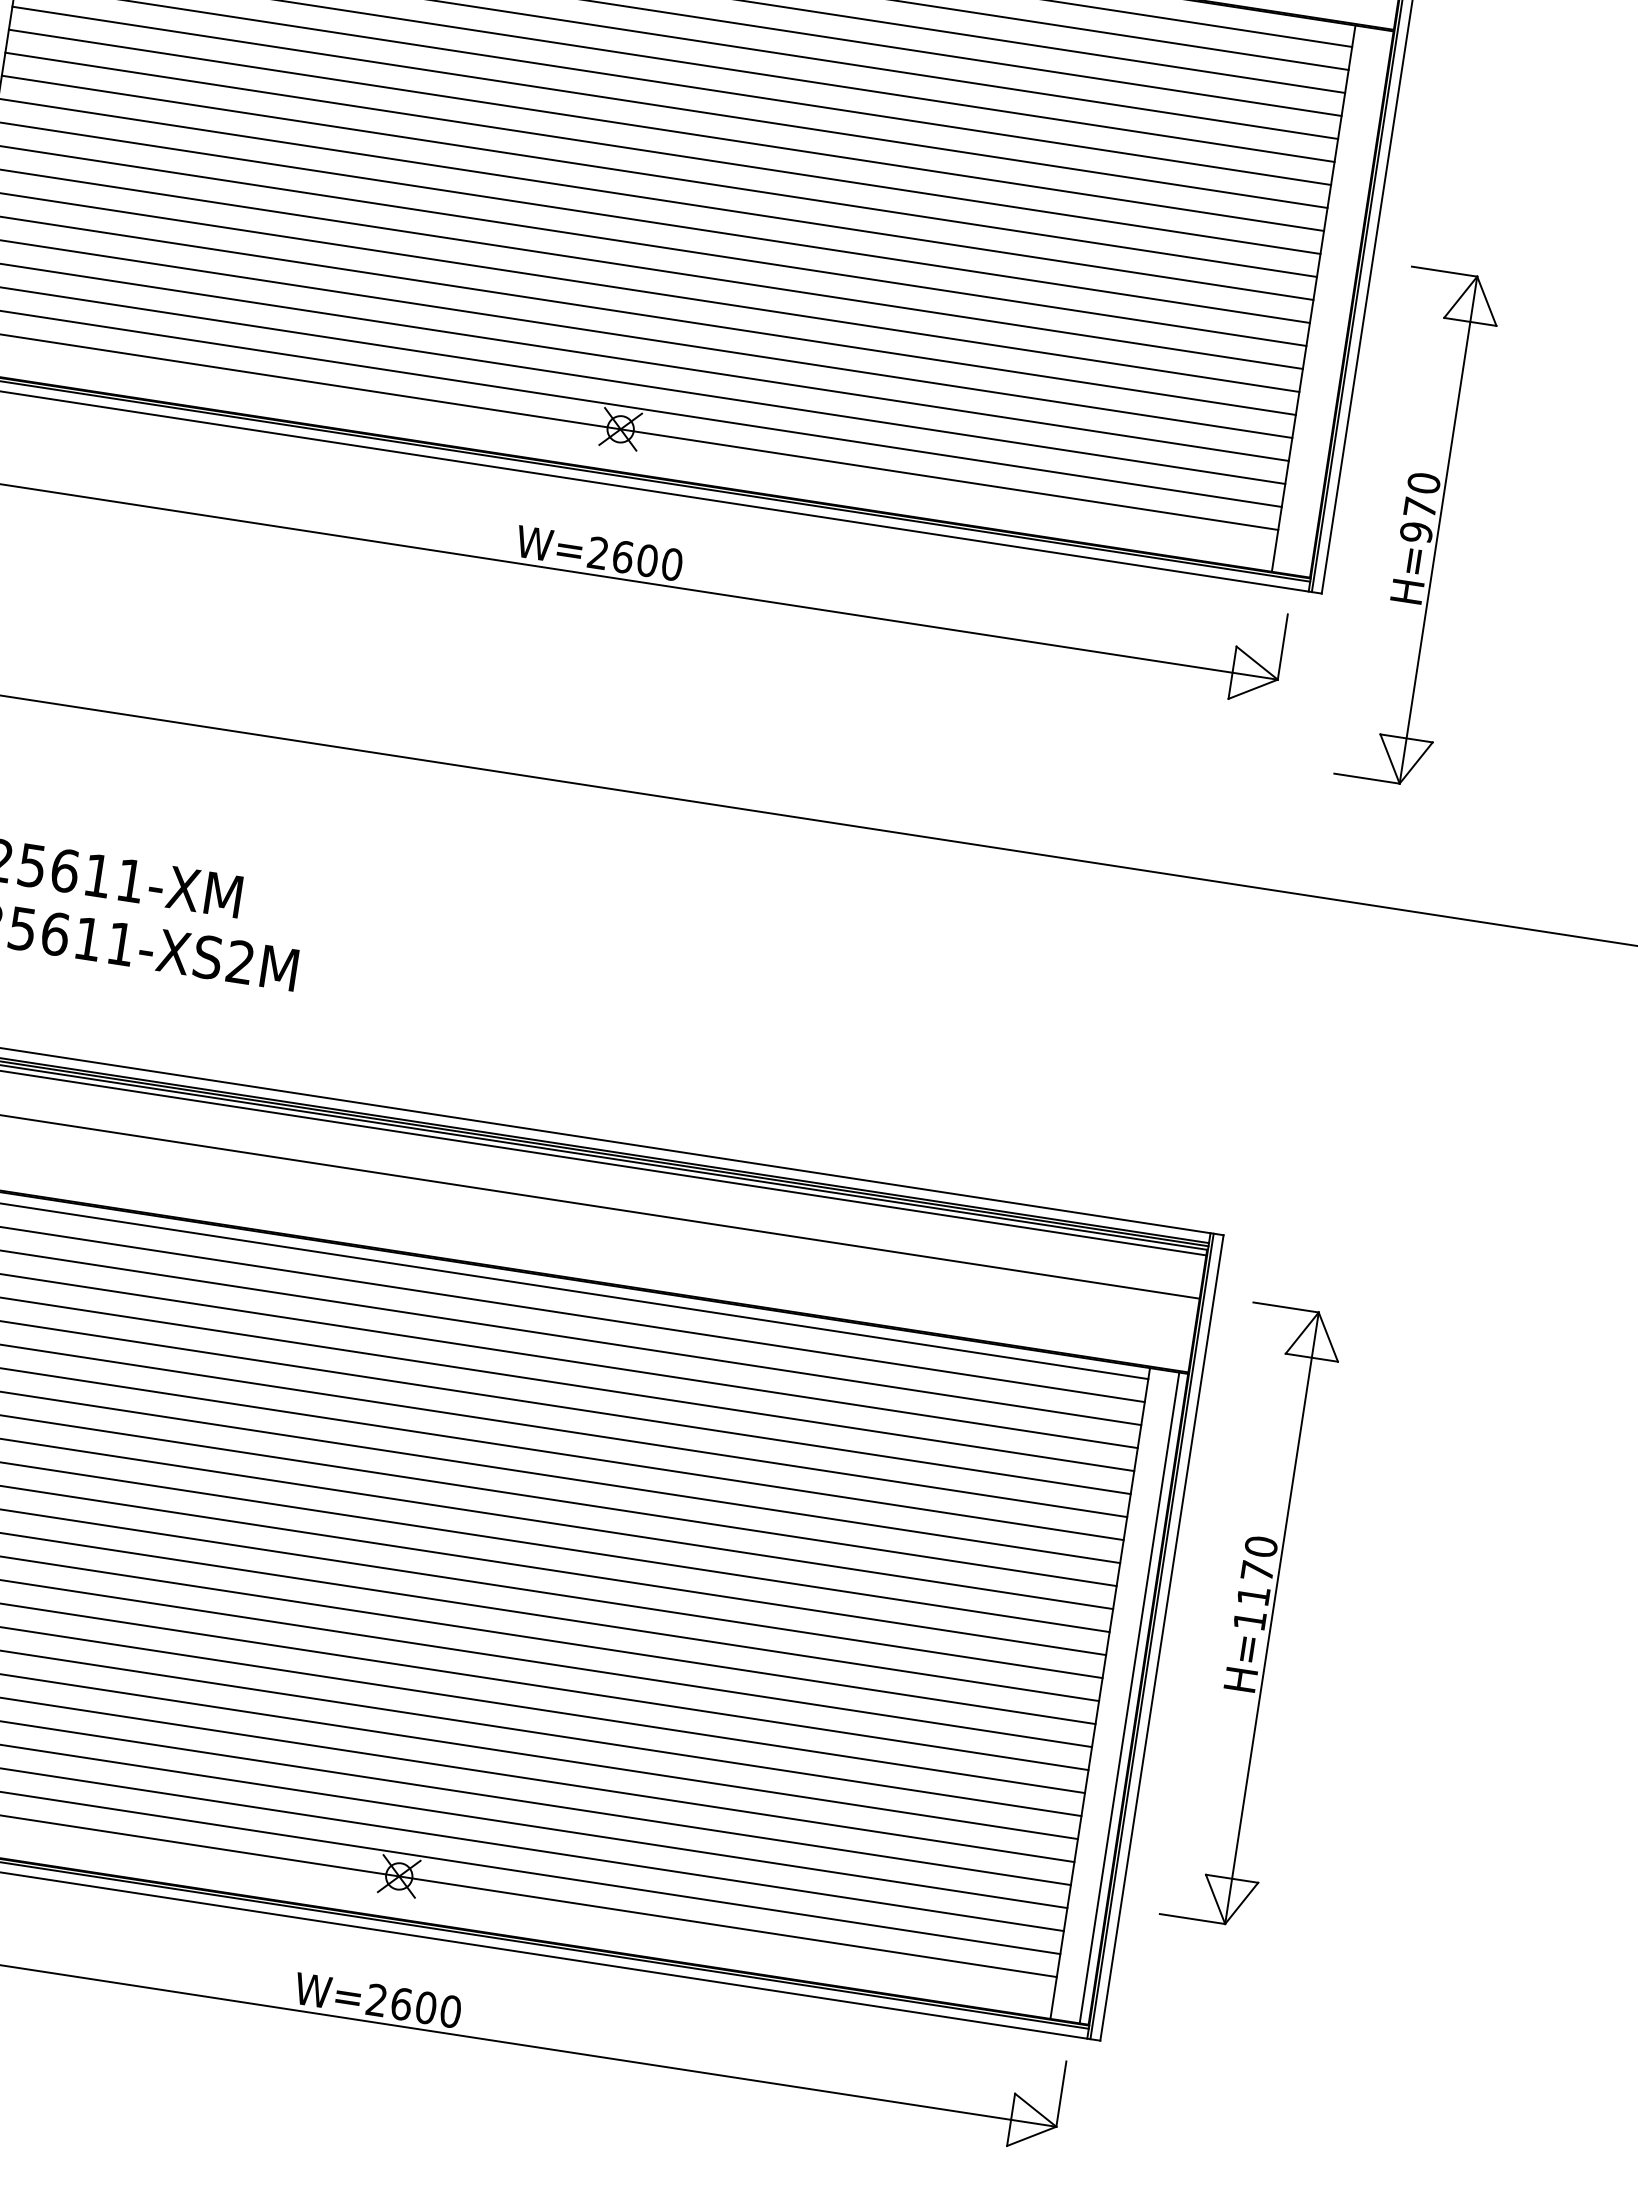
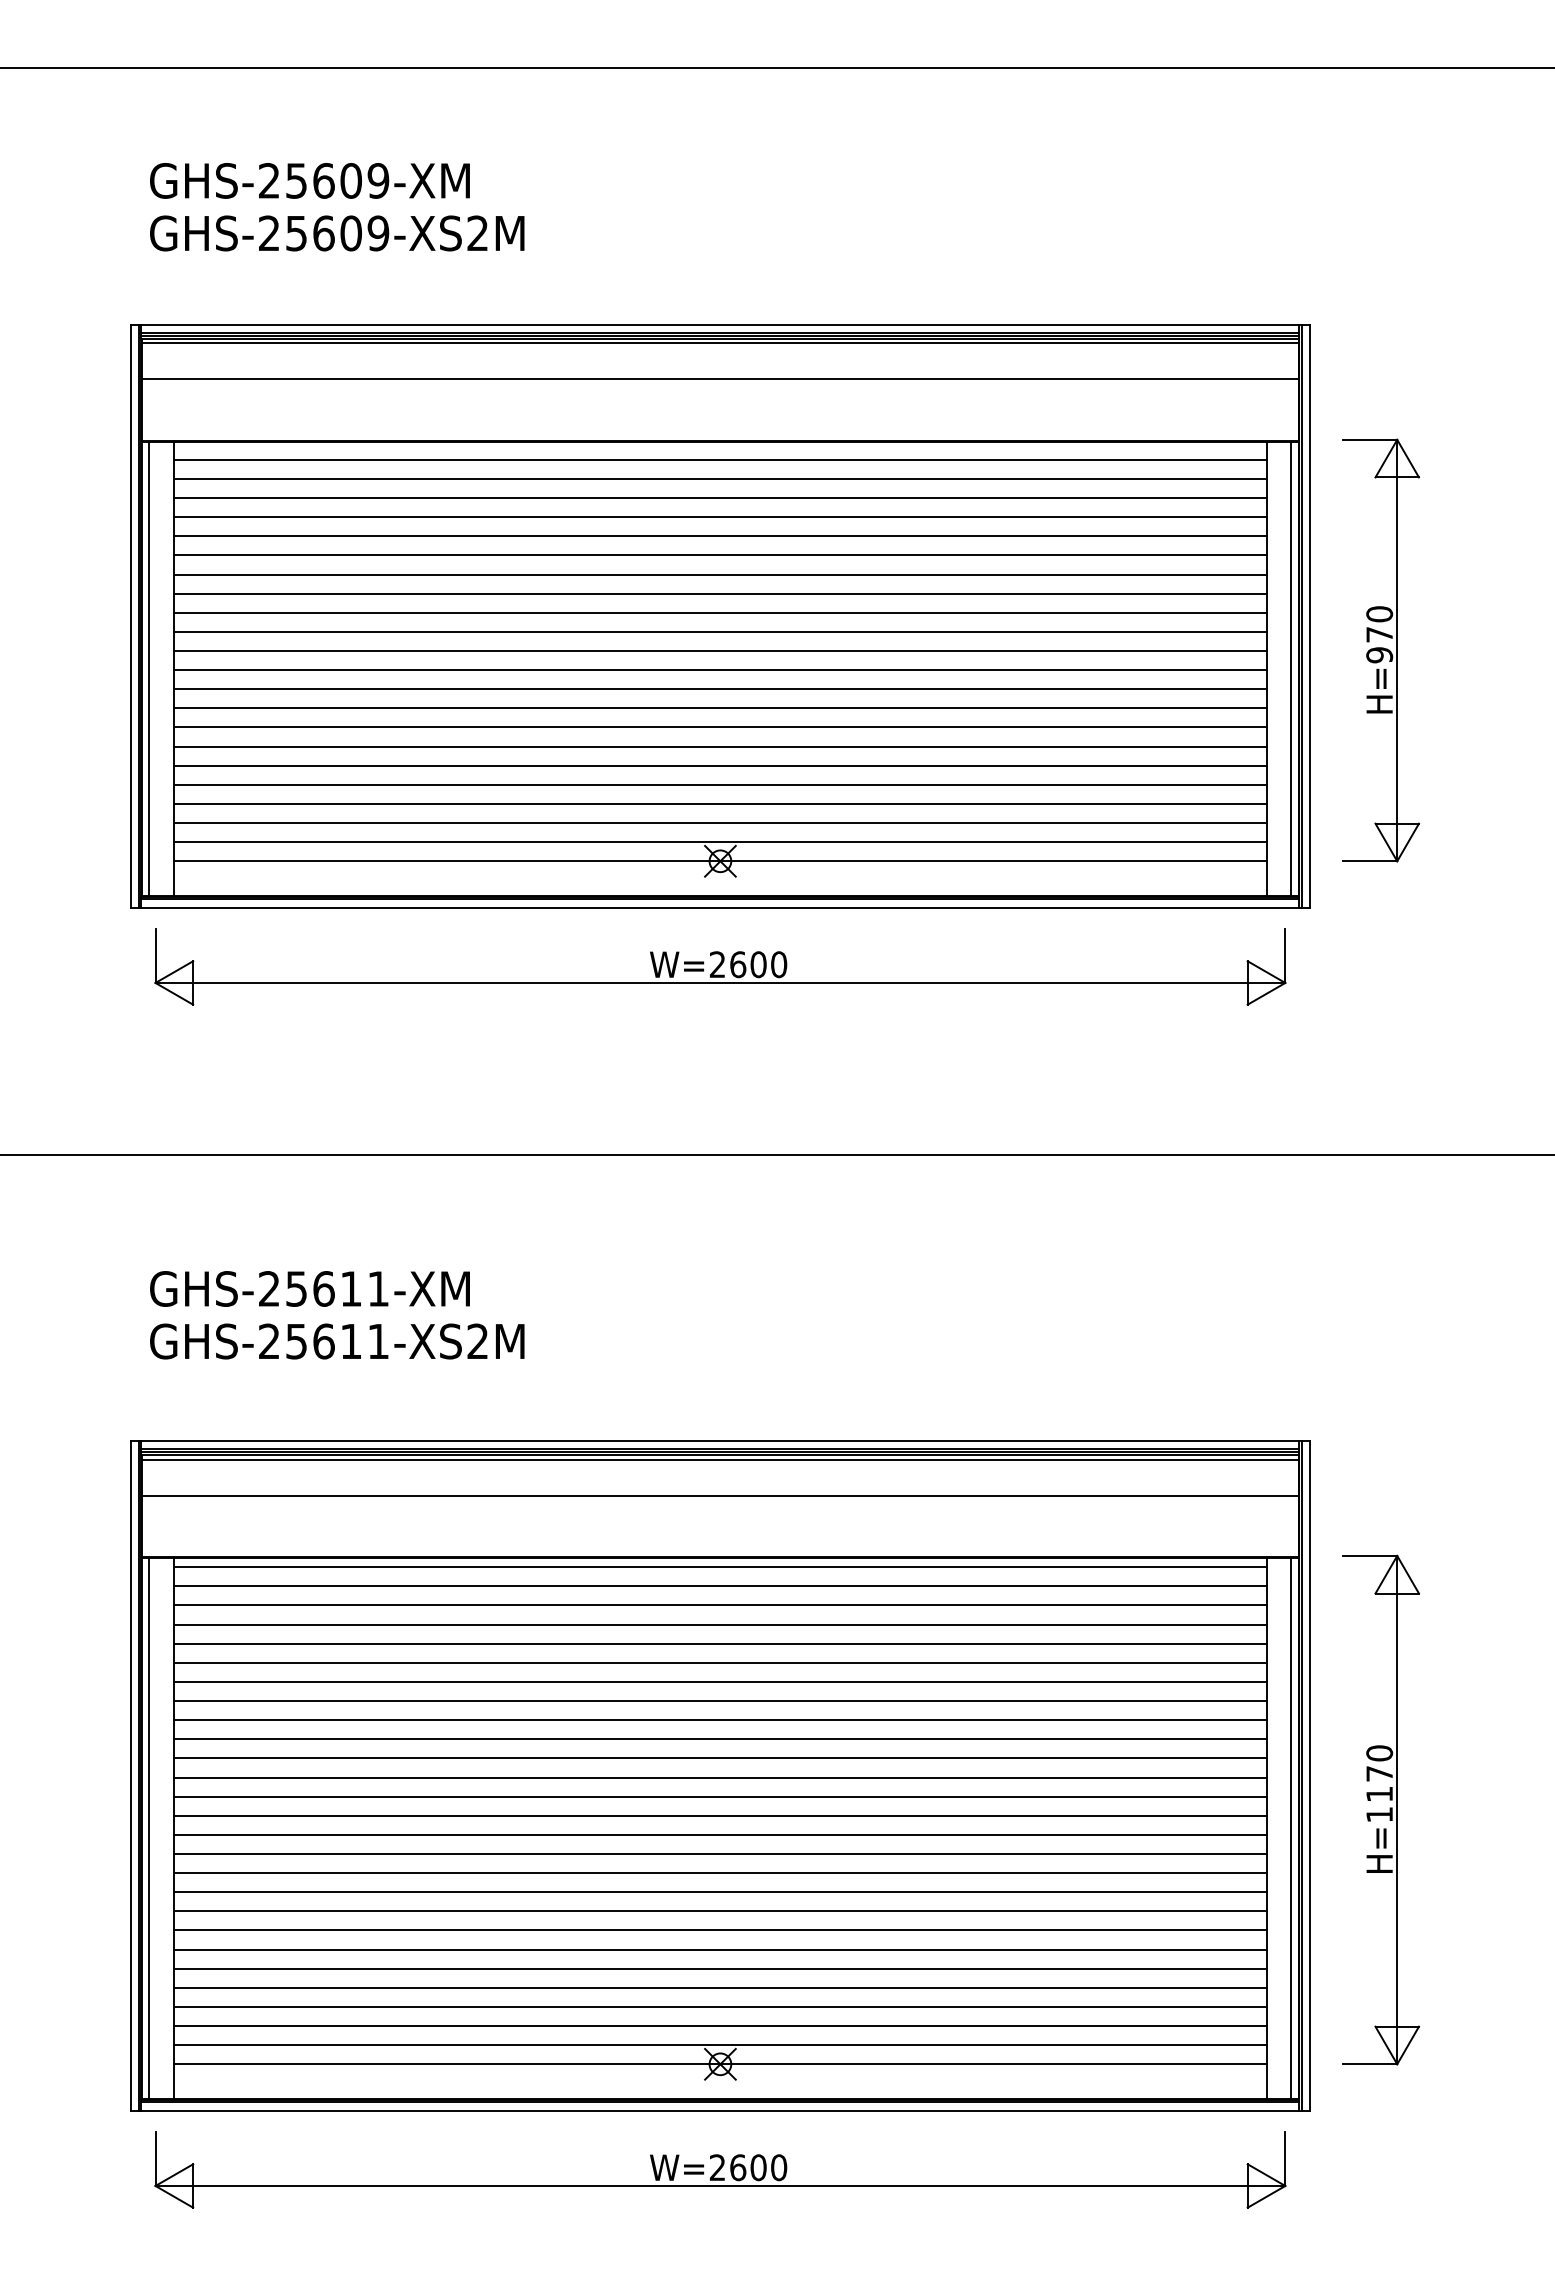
line: (1343, 302) -> (1291, 668), added
part: (1418, 527) -> (1380, 650), moved
part: (1251, 1614) -> (1380, 1809), moved

